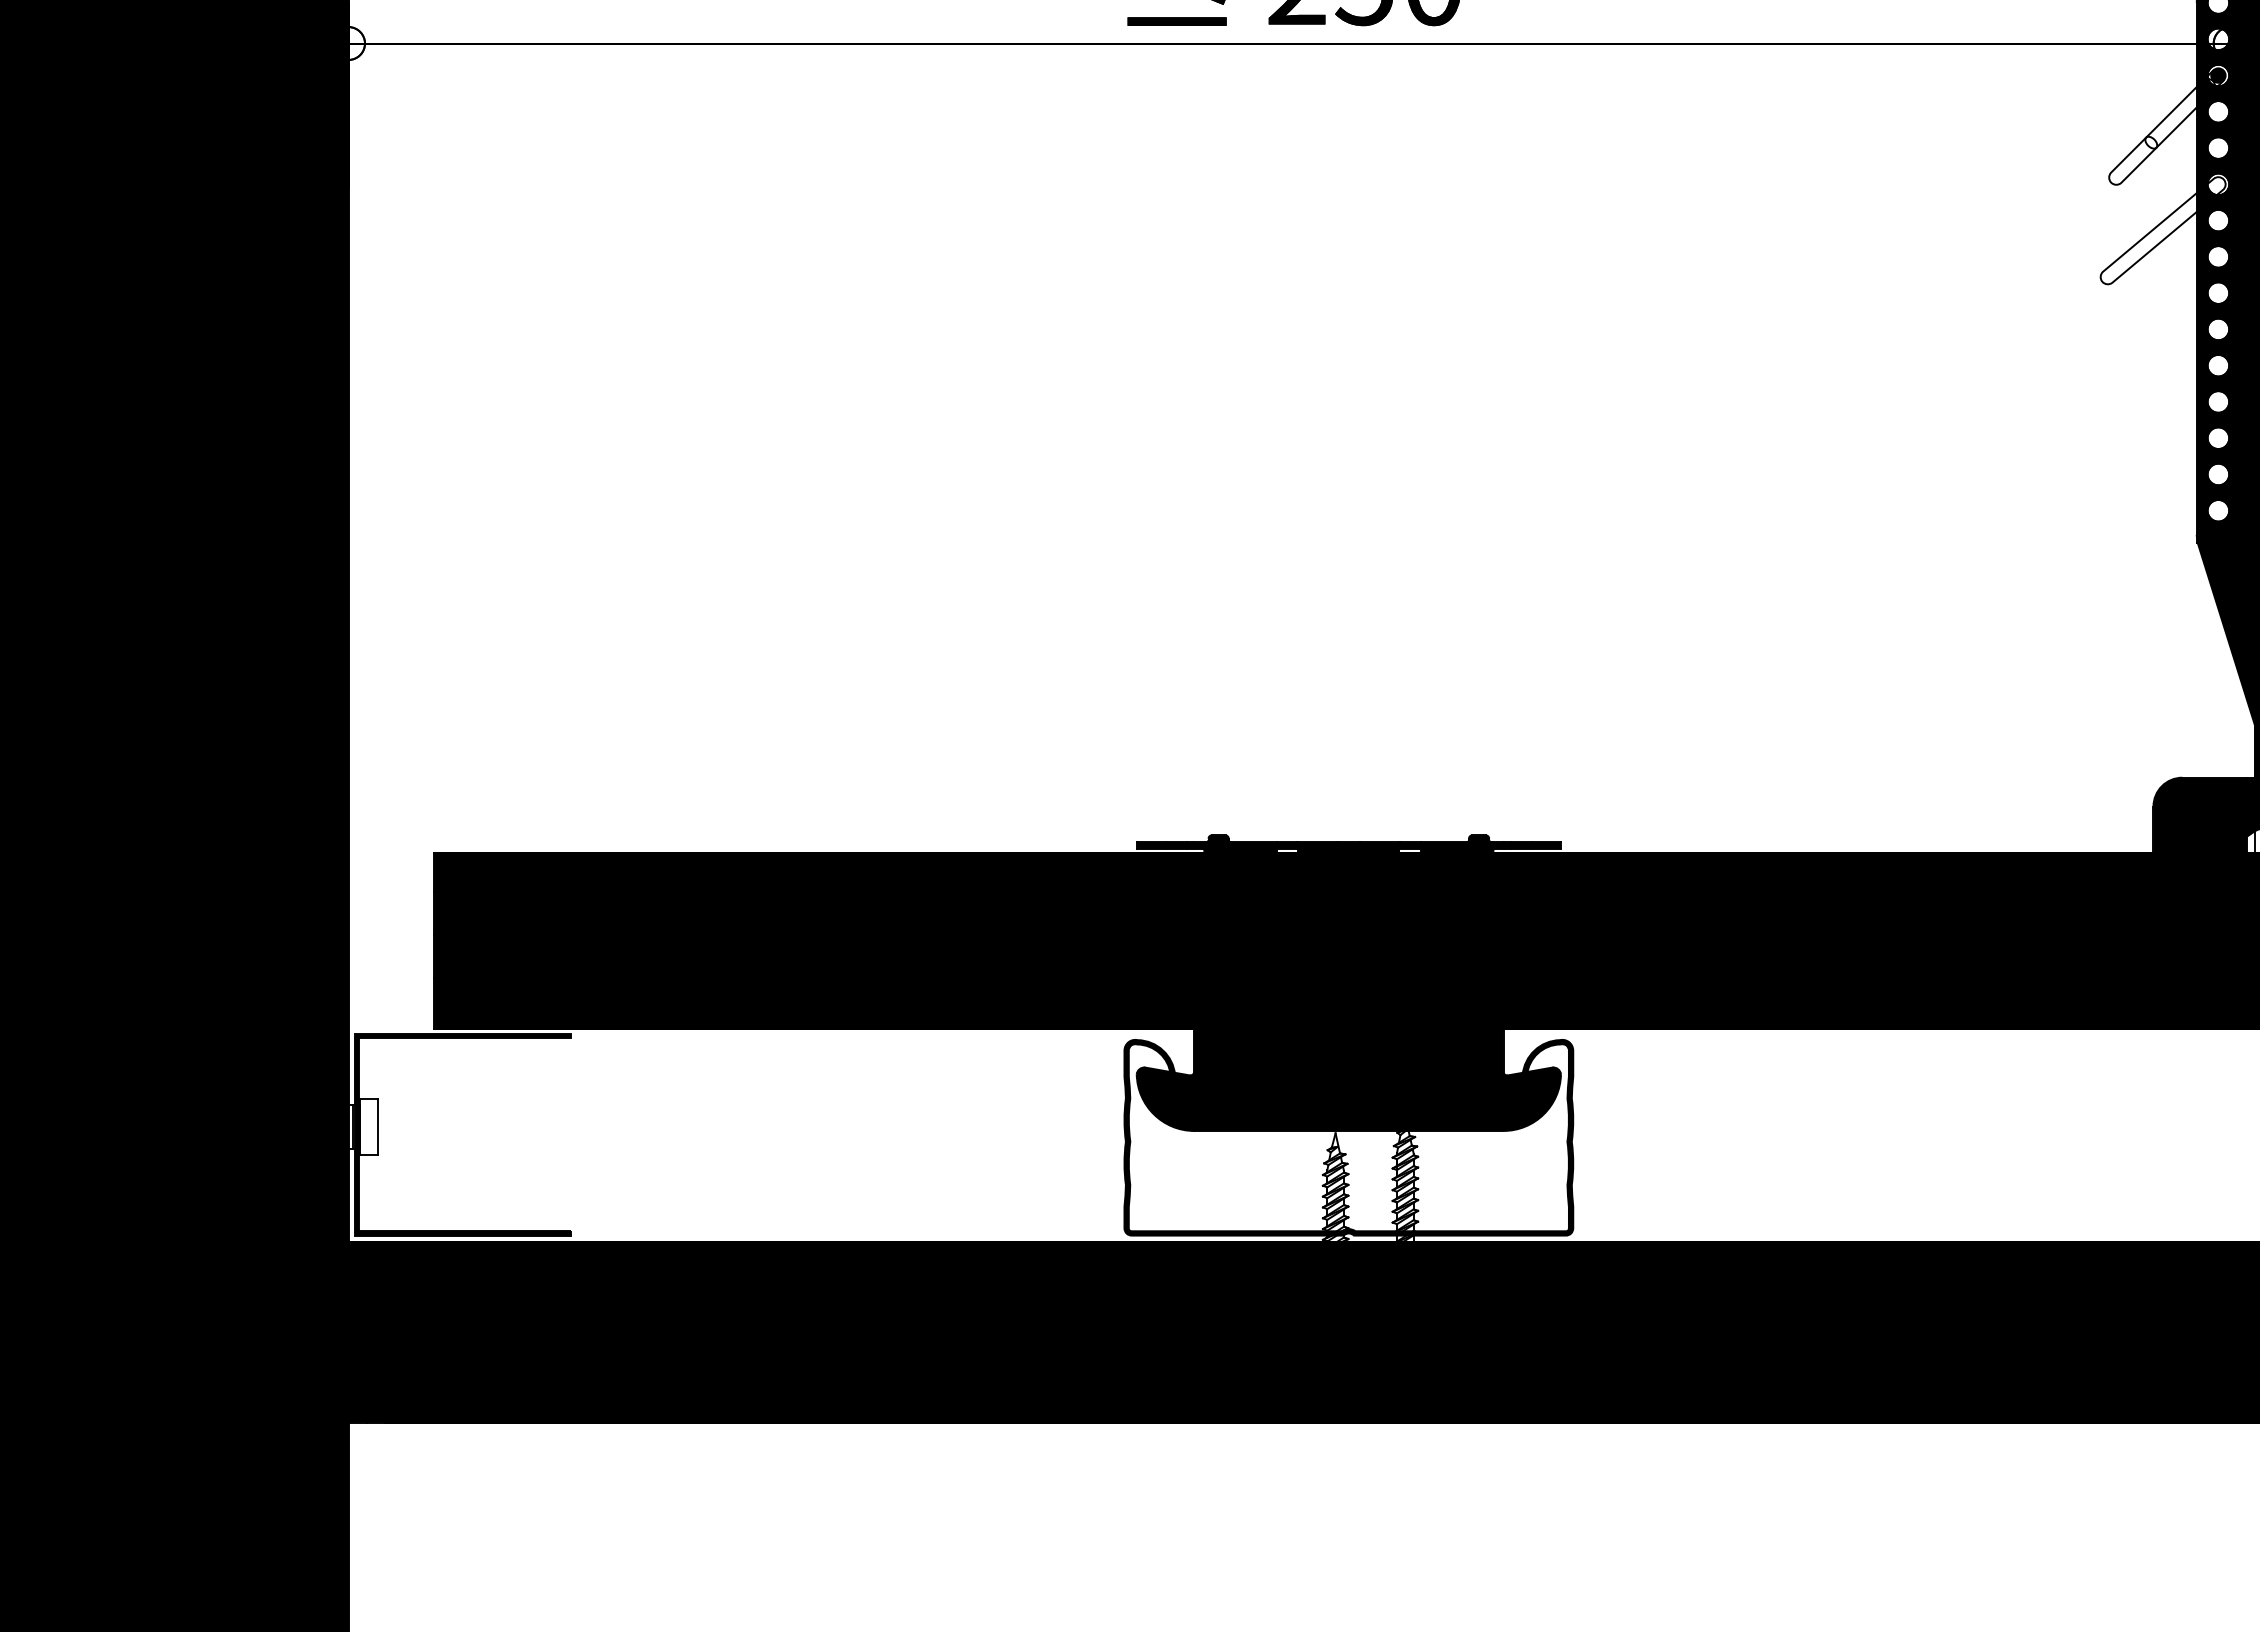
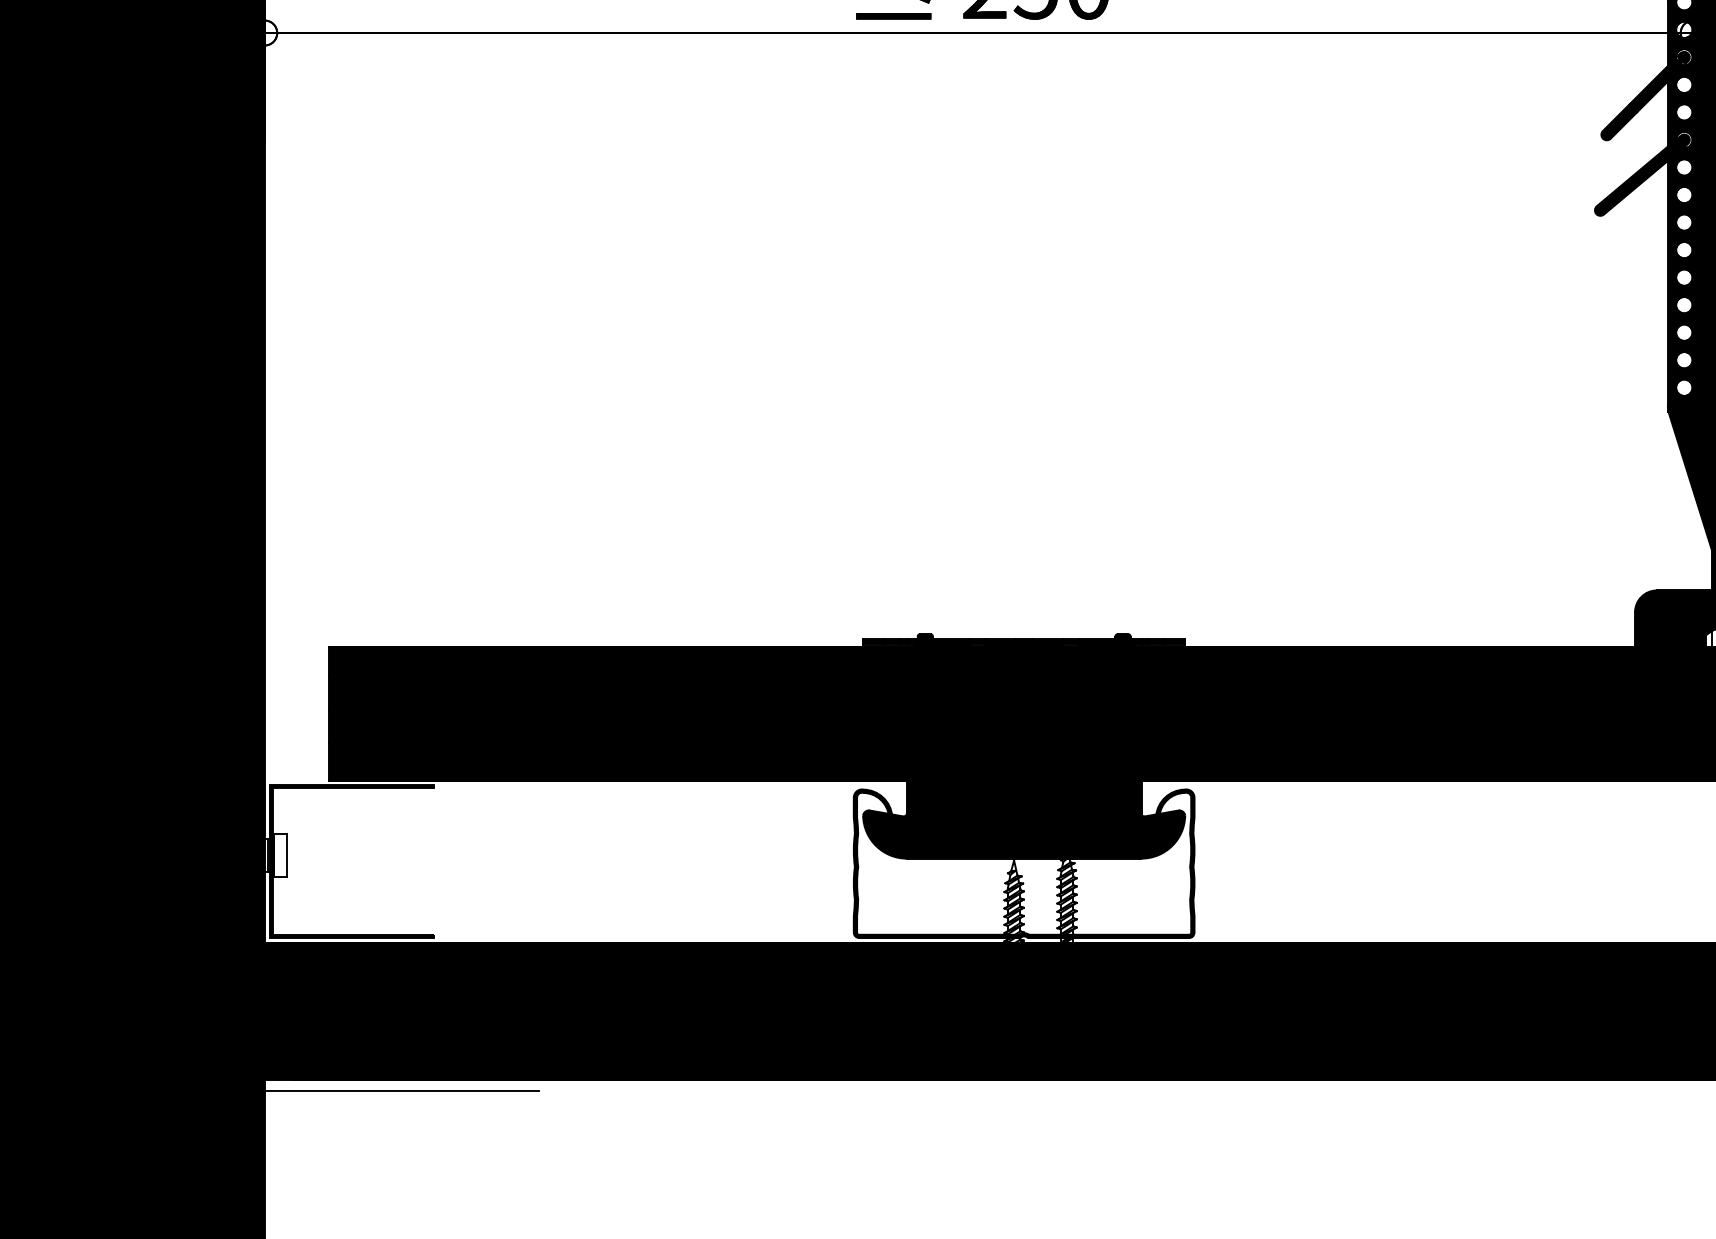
fill: (2162, 131) -> (1641, 99), added
fill: (2162, 230) -> (1641, 174), added
line: (528, 1437) -> (401, 1091), added

